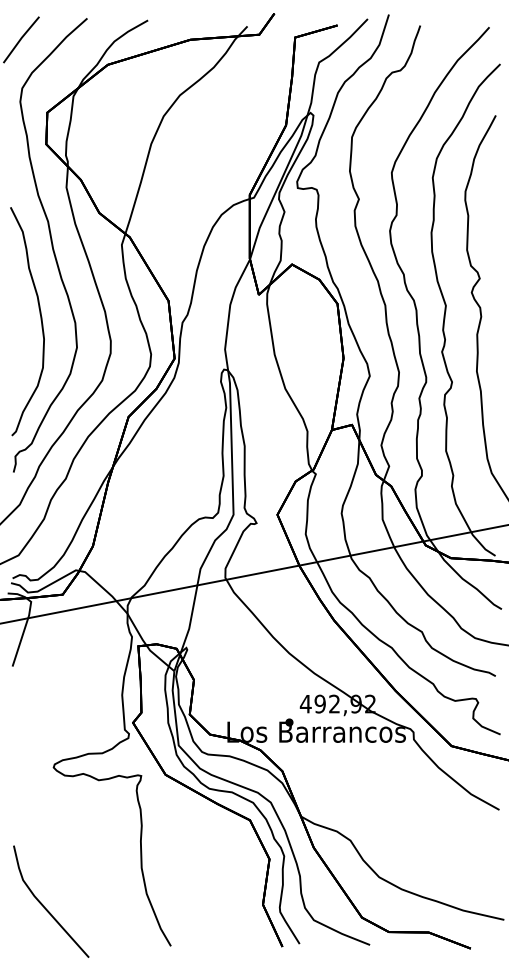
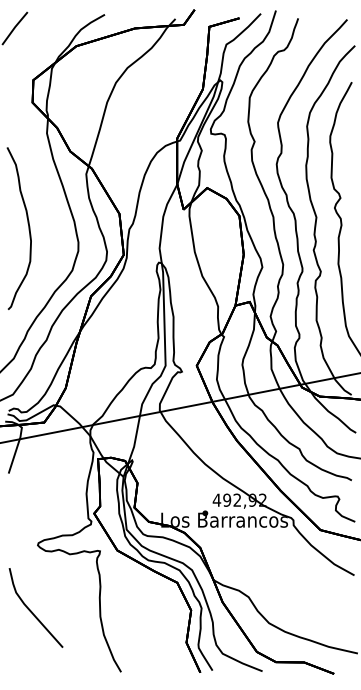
curve: (51, 245) -> (36, 174), removed
curve: (44, 905) -> (31, 610), moved

